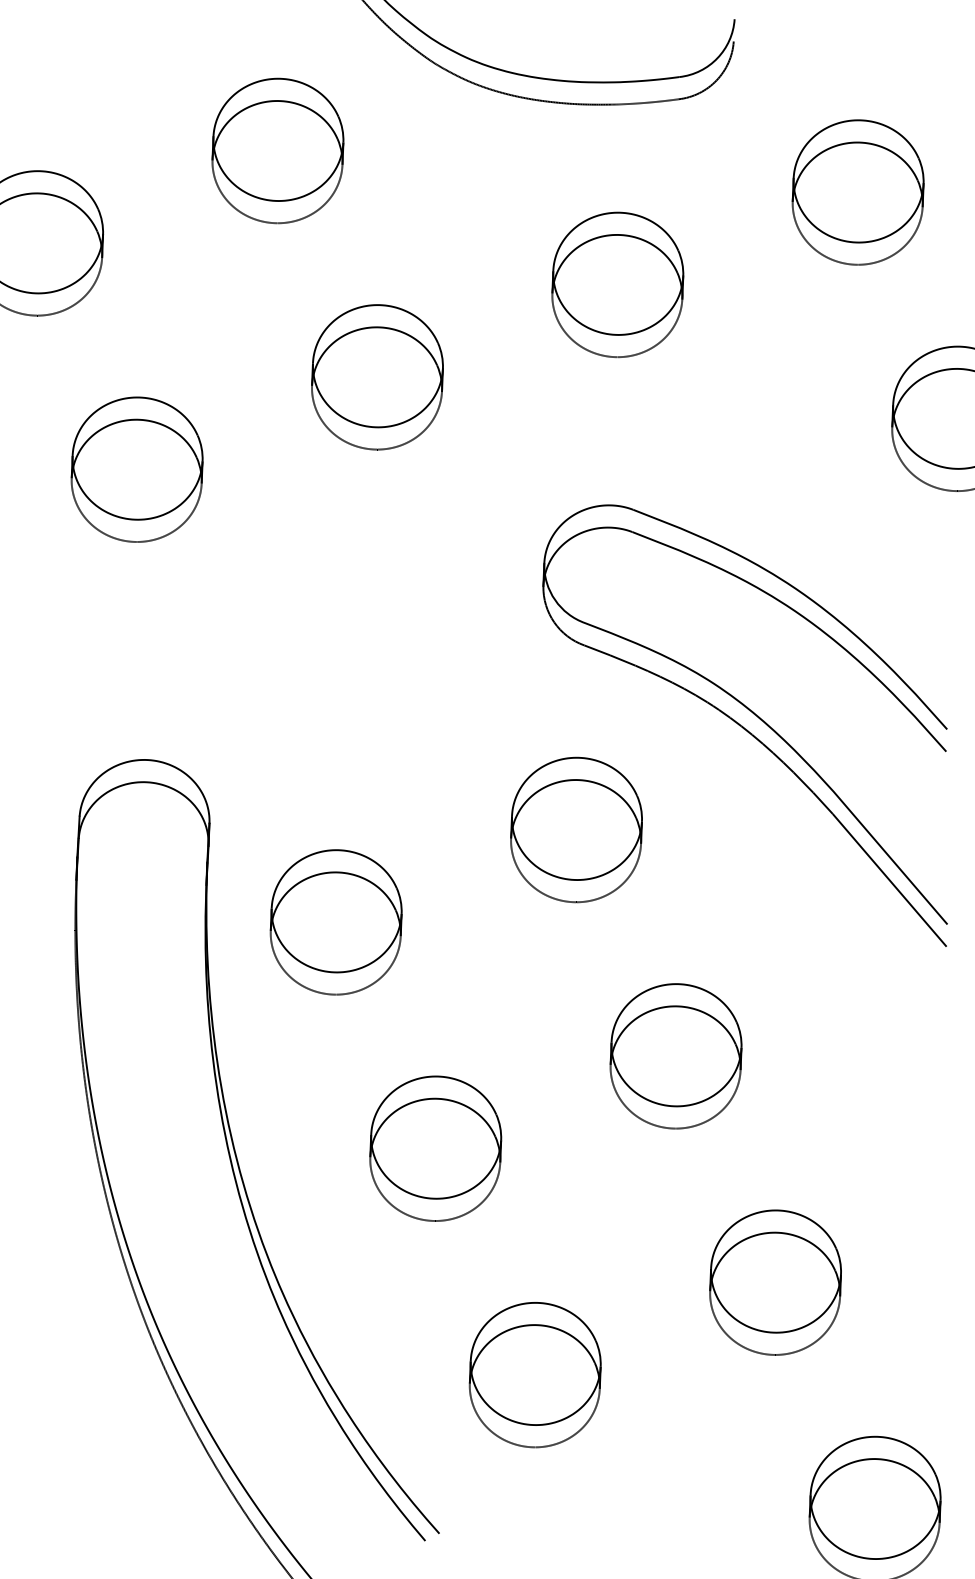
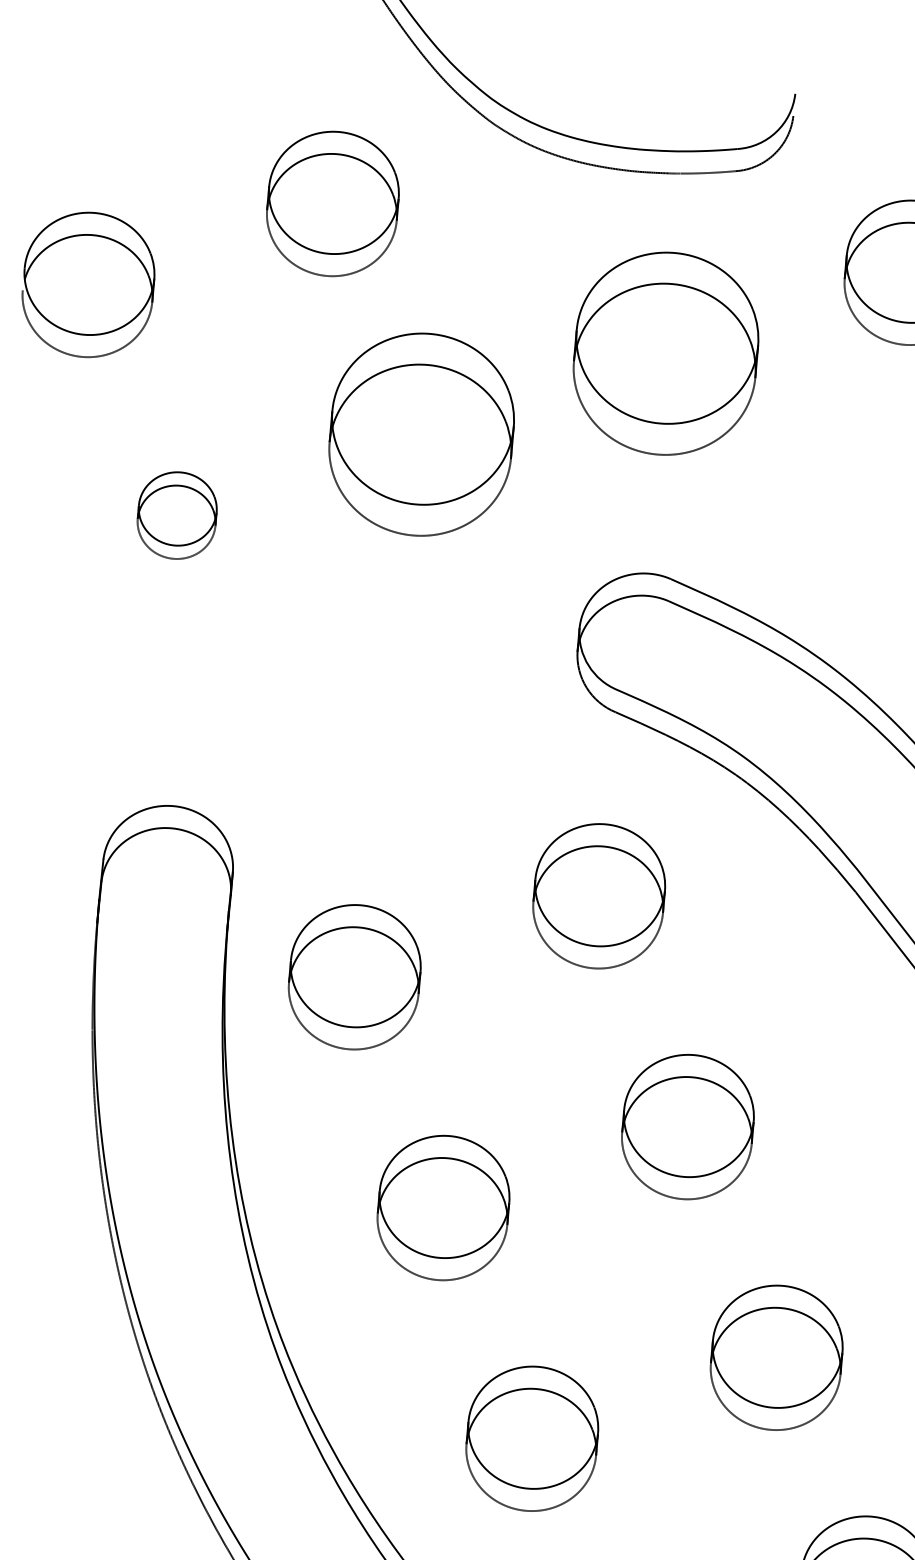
part: (617, 284) -> (665, 353), size x1.4
part: (377, 377) -> (421, 434), size x1.4
part: (136, 469) -> (176, 515), size x0.6

